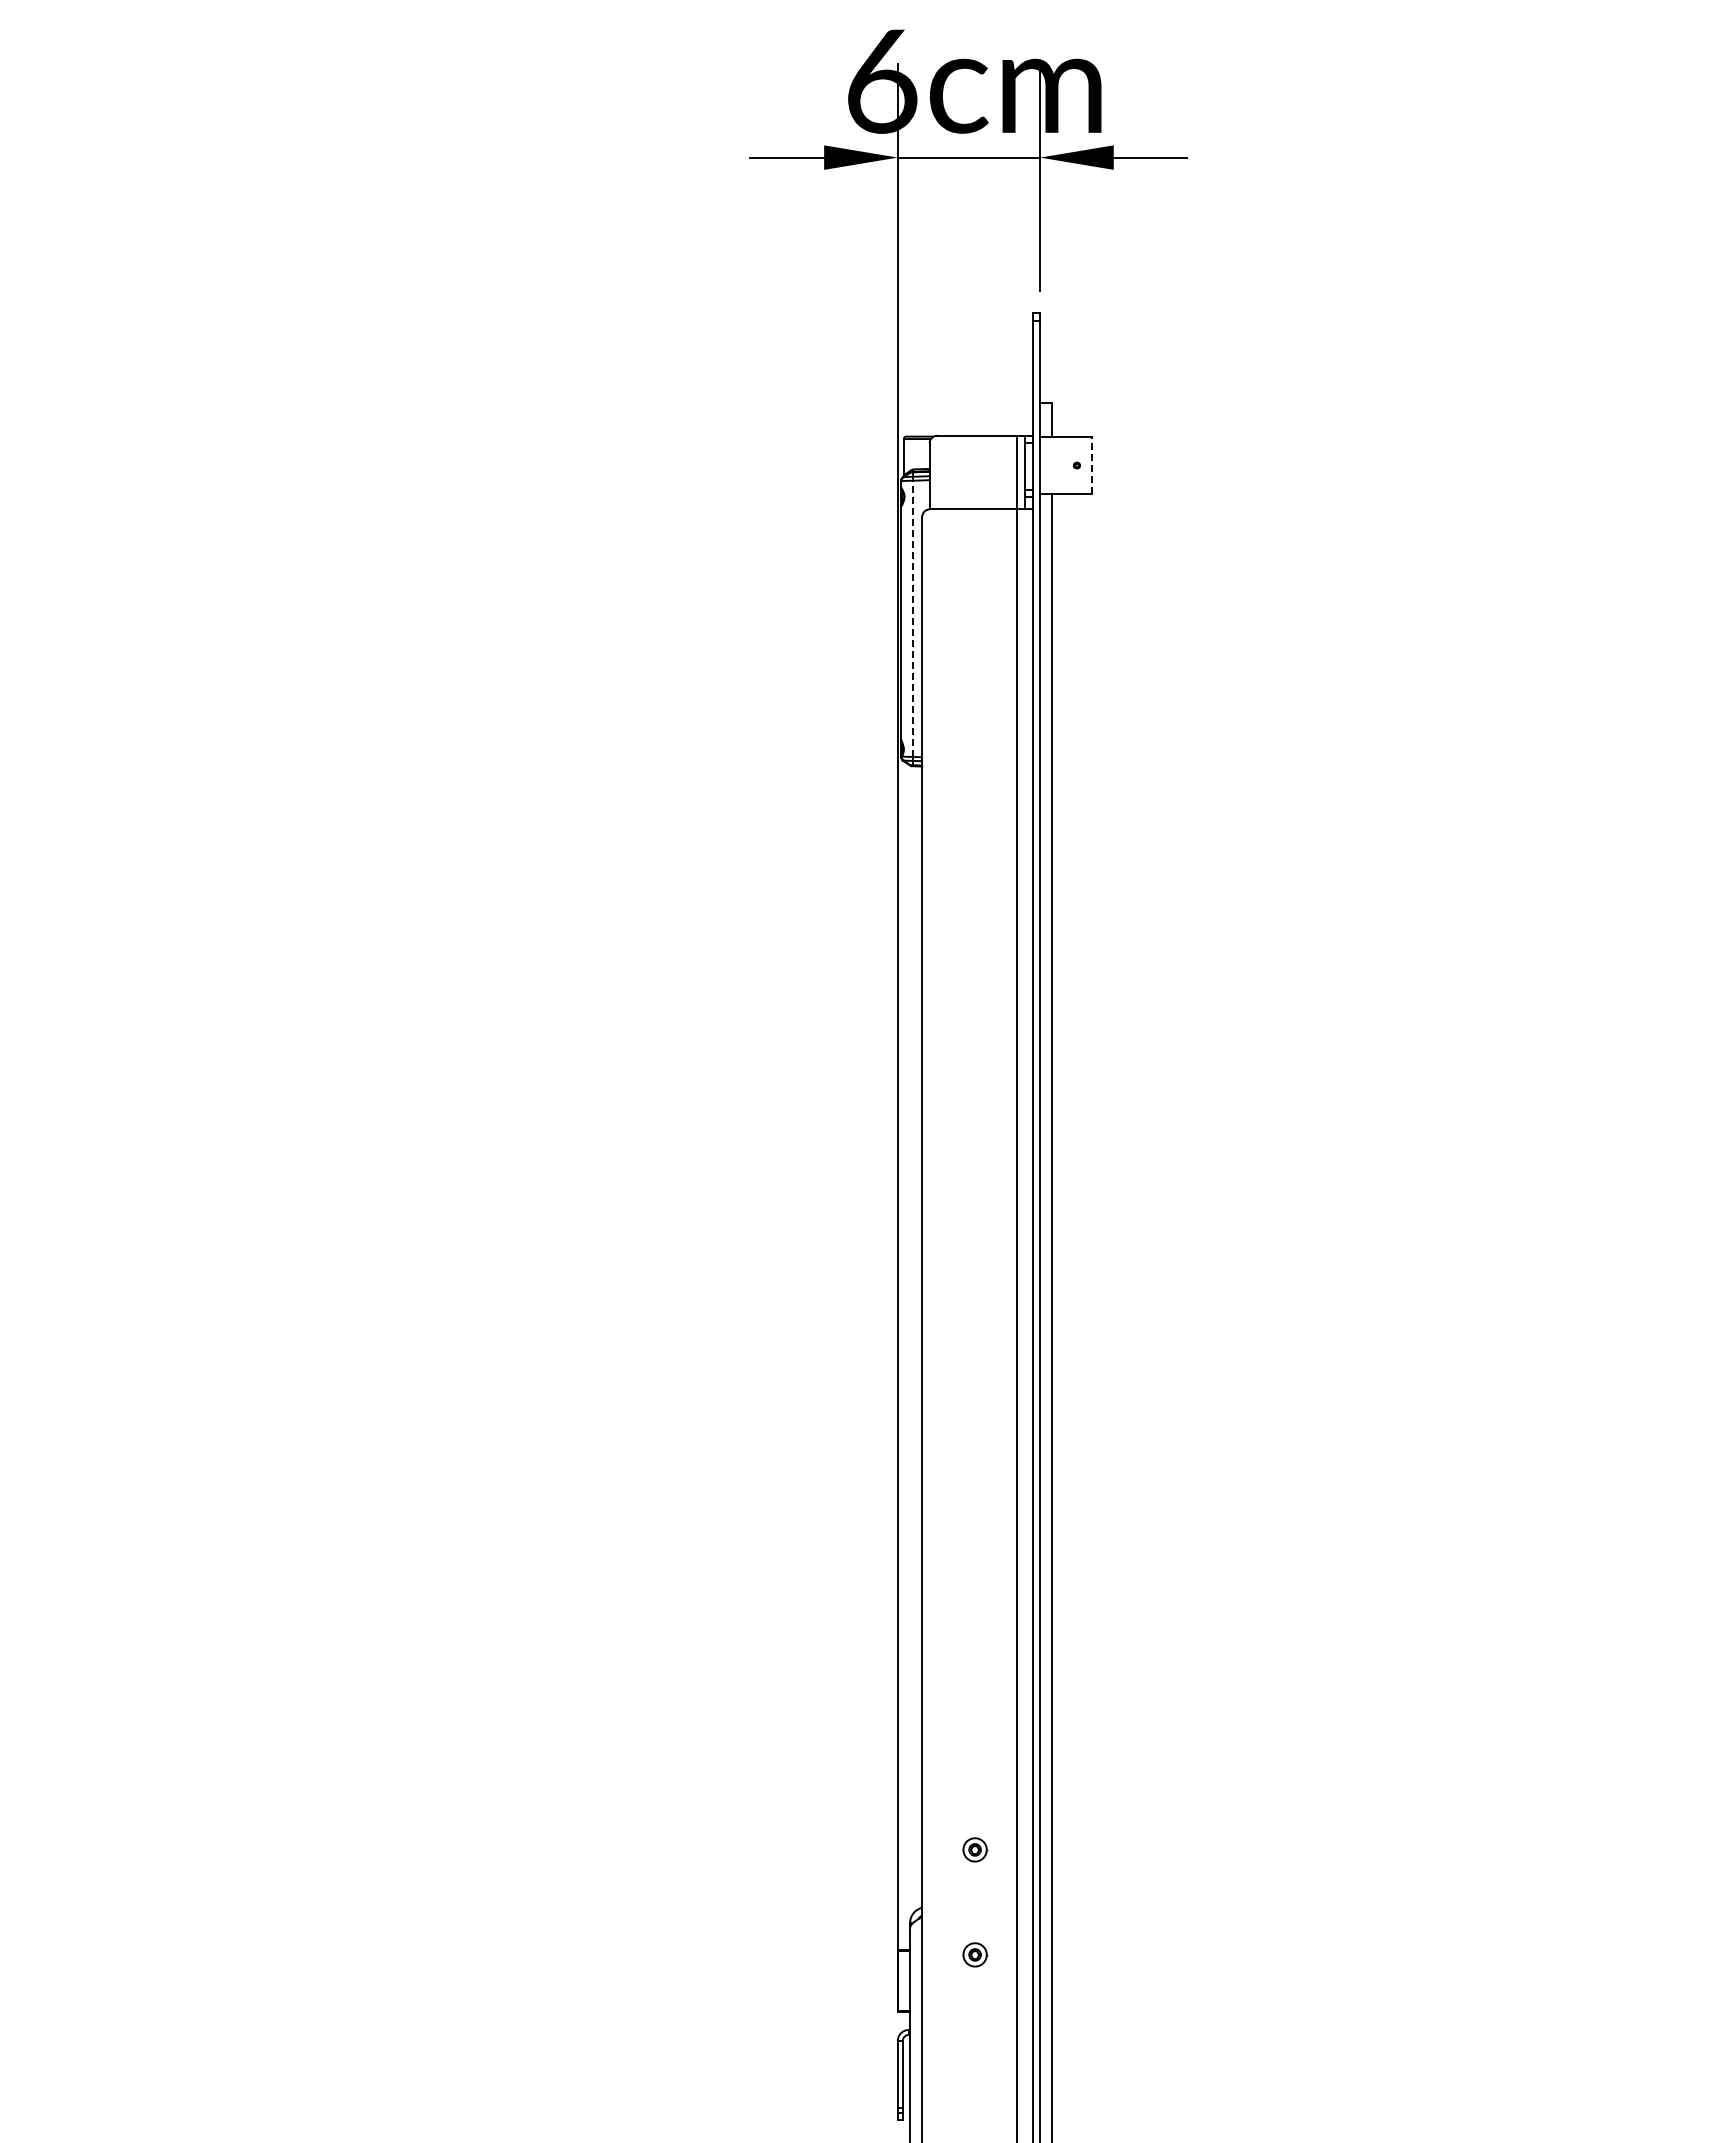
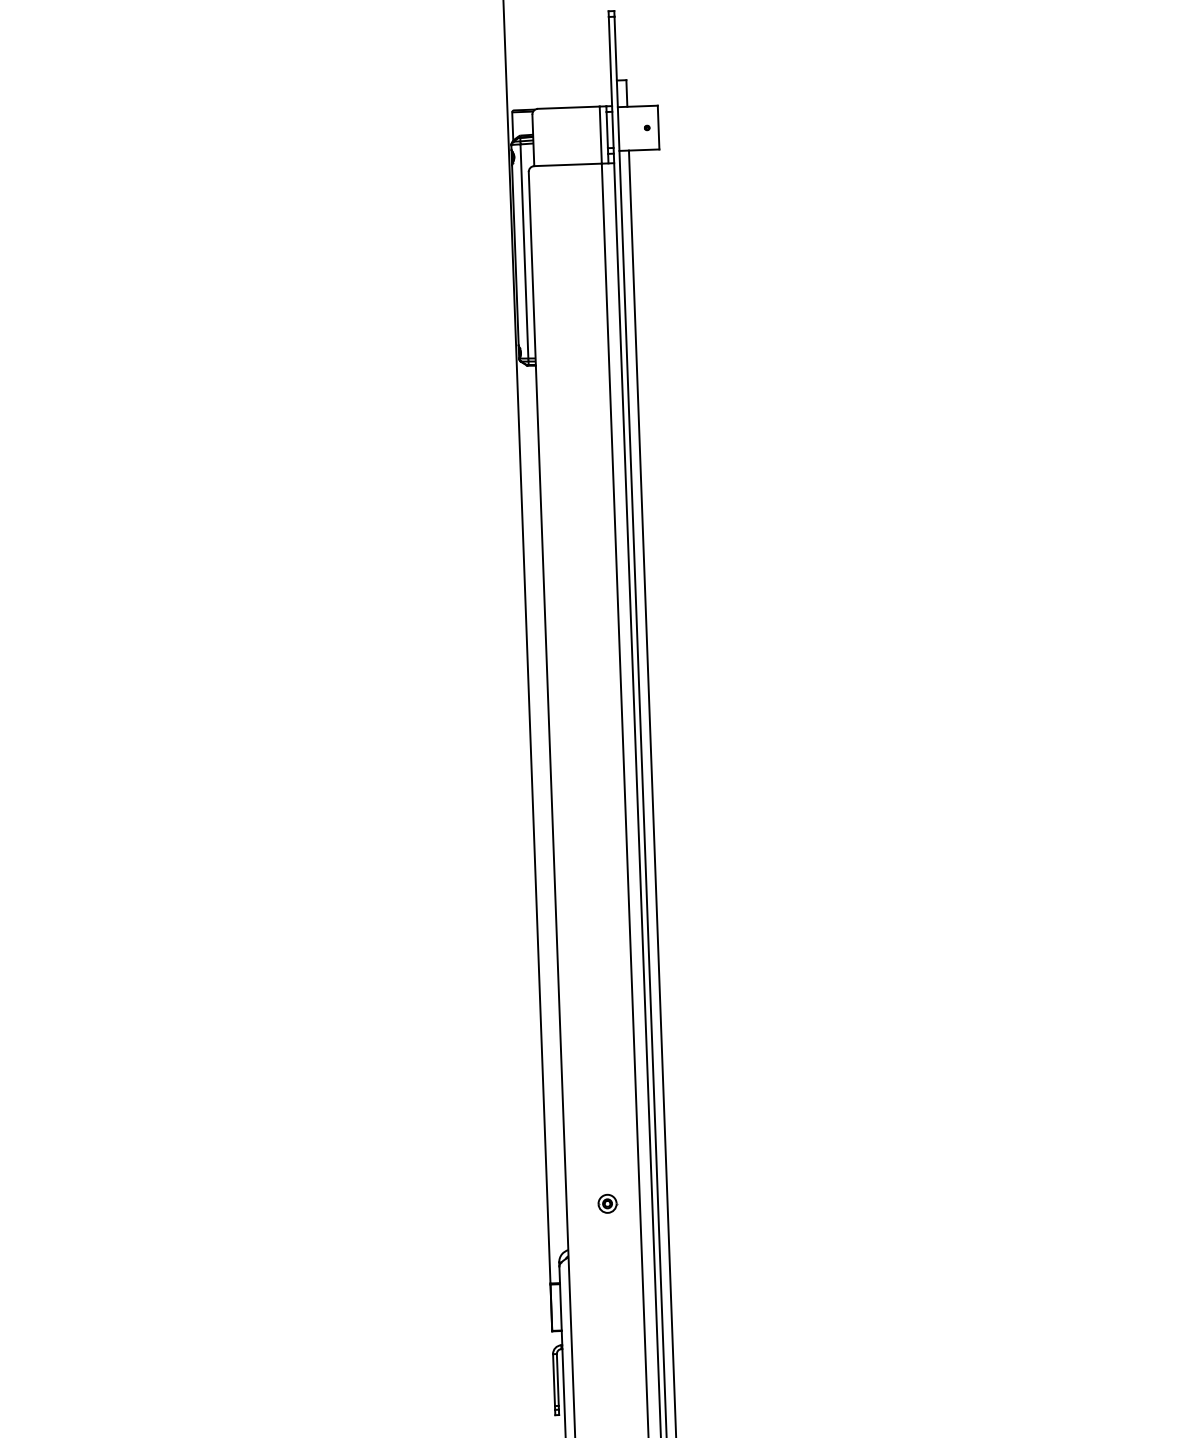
line: (1091, 465) -> (658, 127), dashed -> solid
line: (912, 618) -> (524, 251), dashed -> solid
part: (975, 1954) -> (610, 1284), removed

